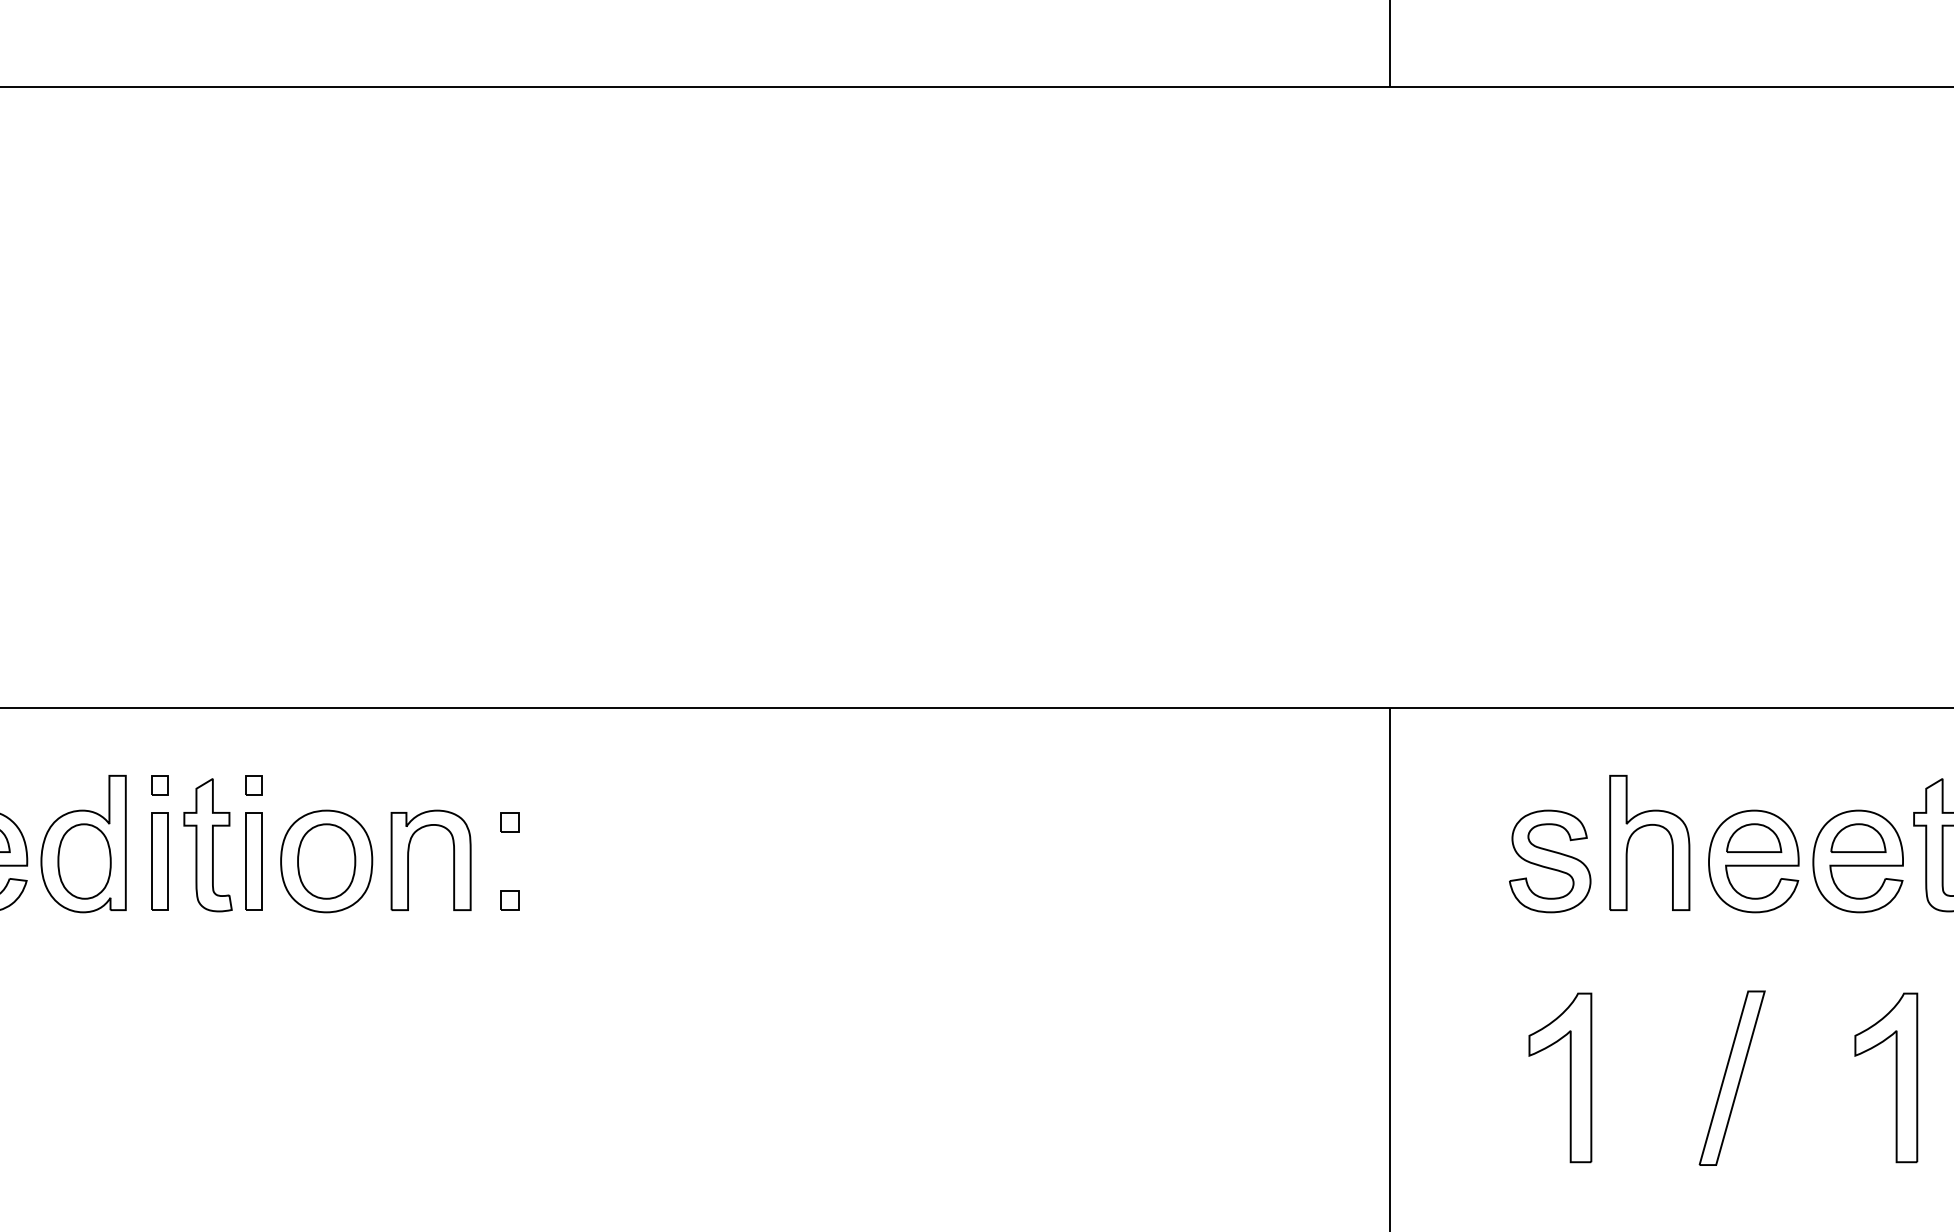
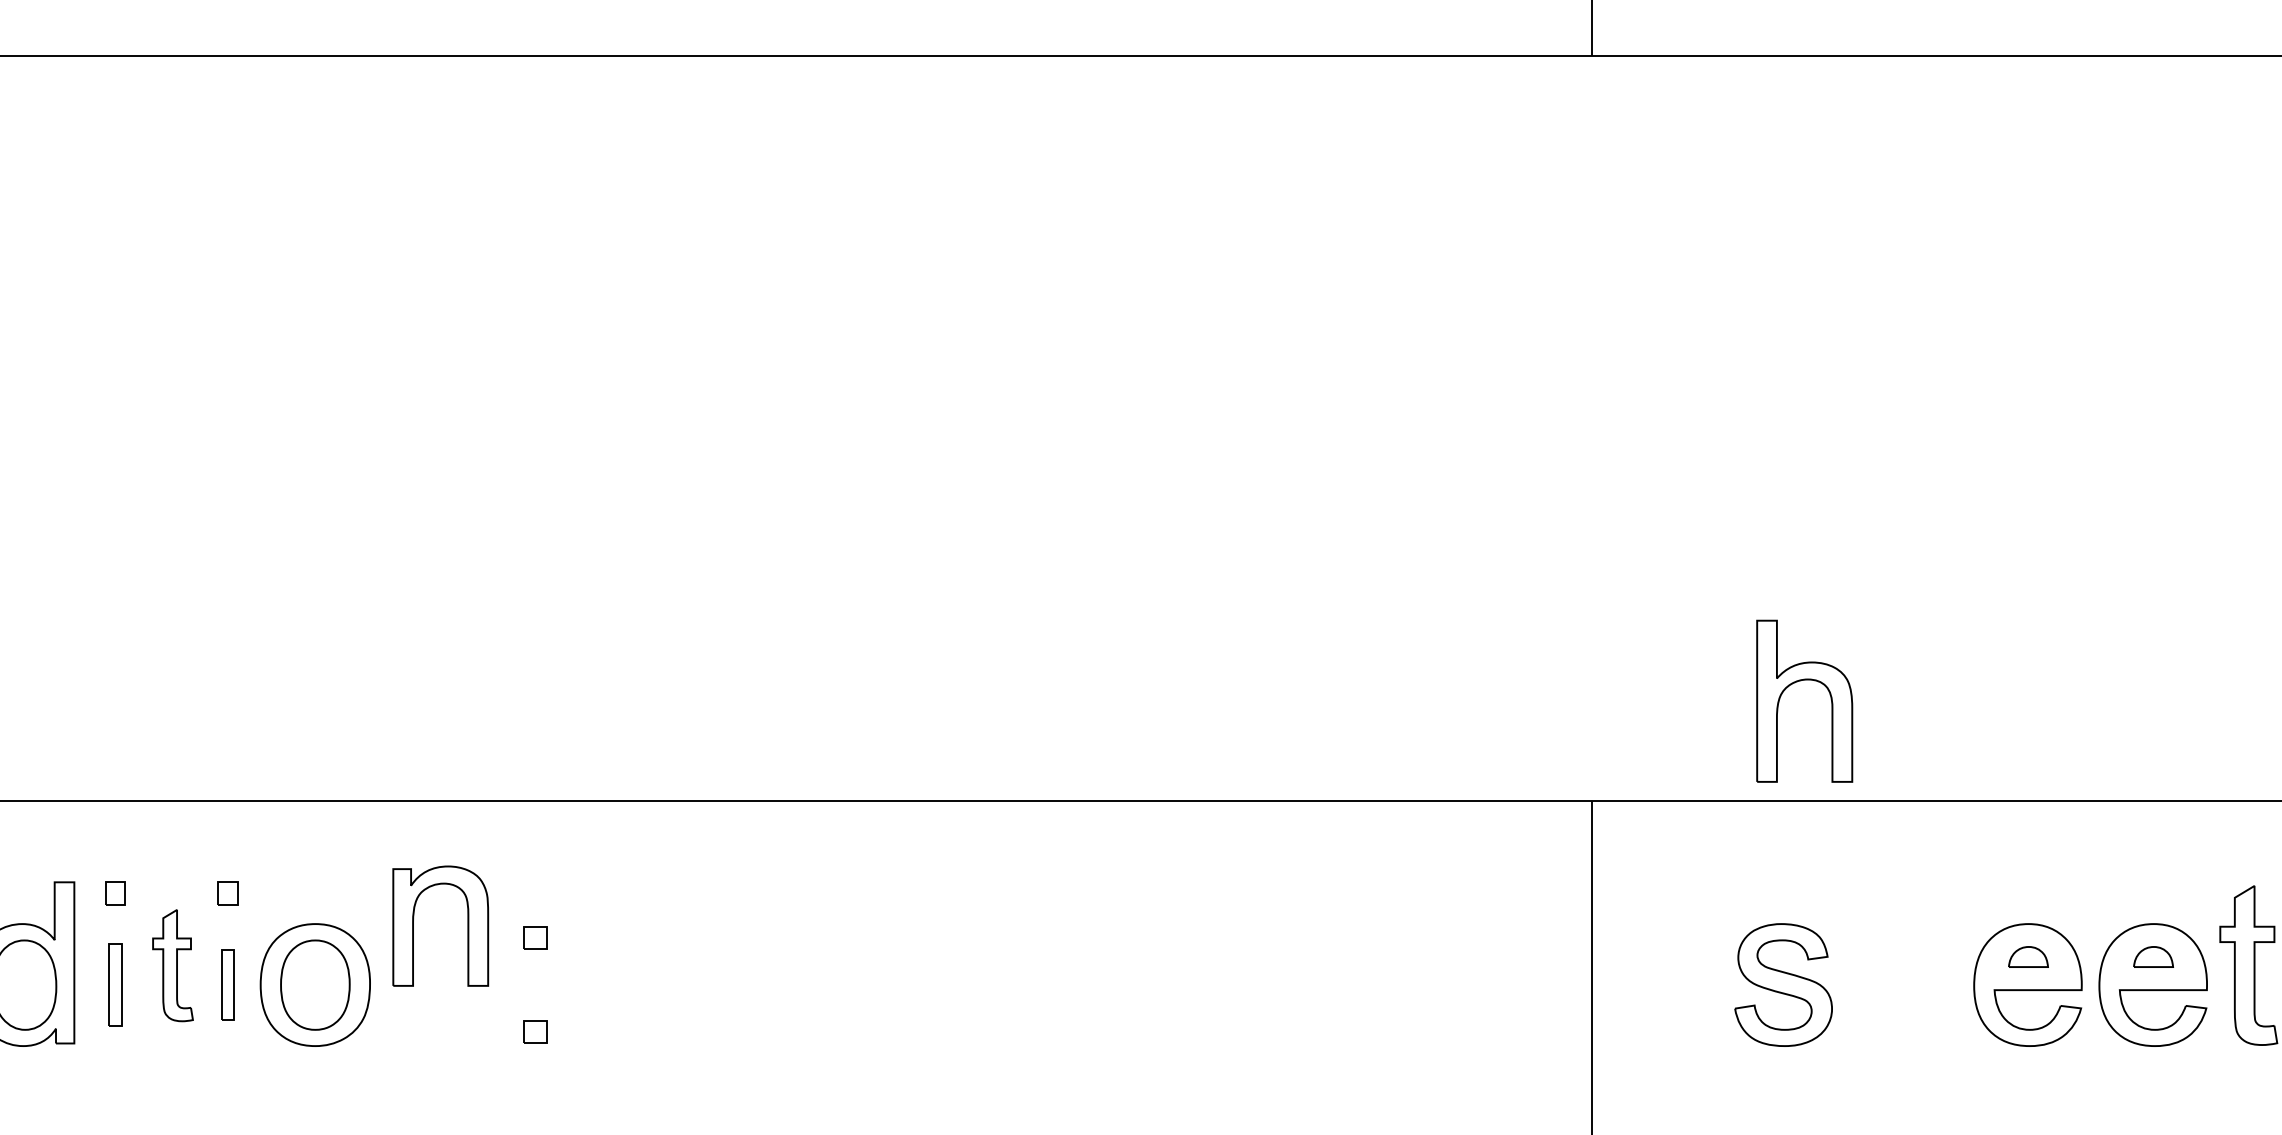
part: (1648, 826) -> (1803, 681), moved
part: (1754, 837) -> (2028, 956), size x0.6
part: (1858, 837) -> (2153, 956), size x0.6
part: (207, 845) -> (172, 965), size x0.7
part: (408, 859) -> (413, 925), moved
part: (159, 861) -> (114, 985), size x0.7
part: (253, 861) -> (227, 985), size x0.6

